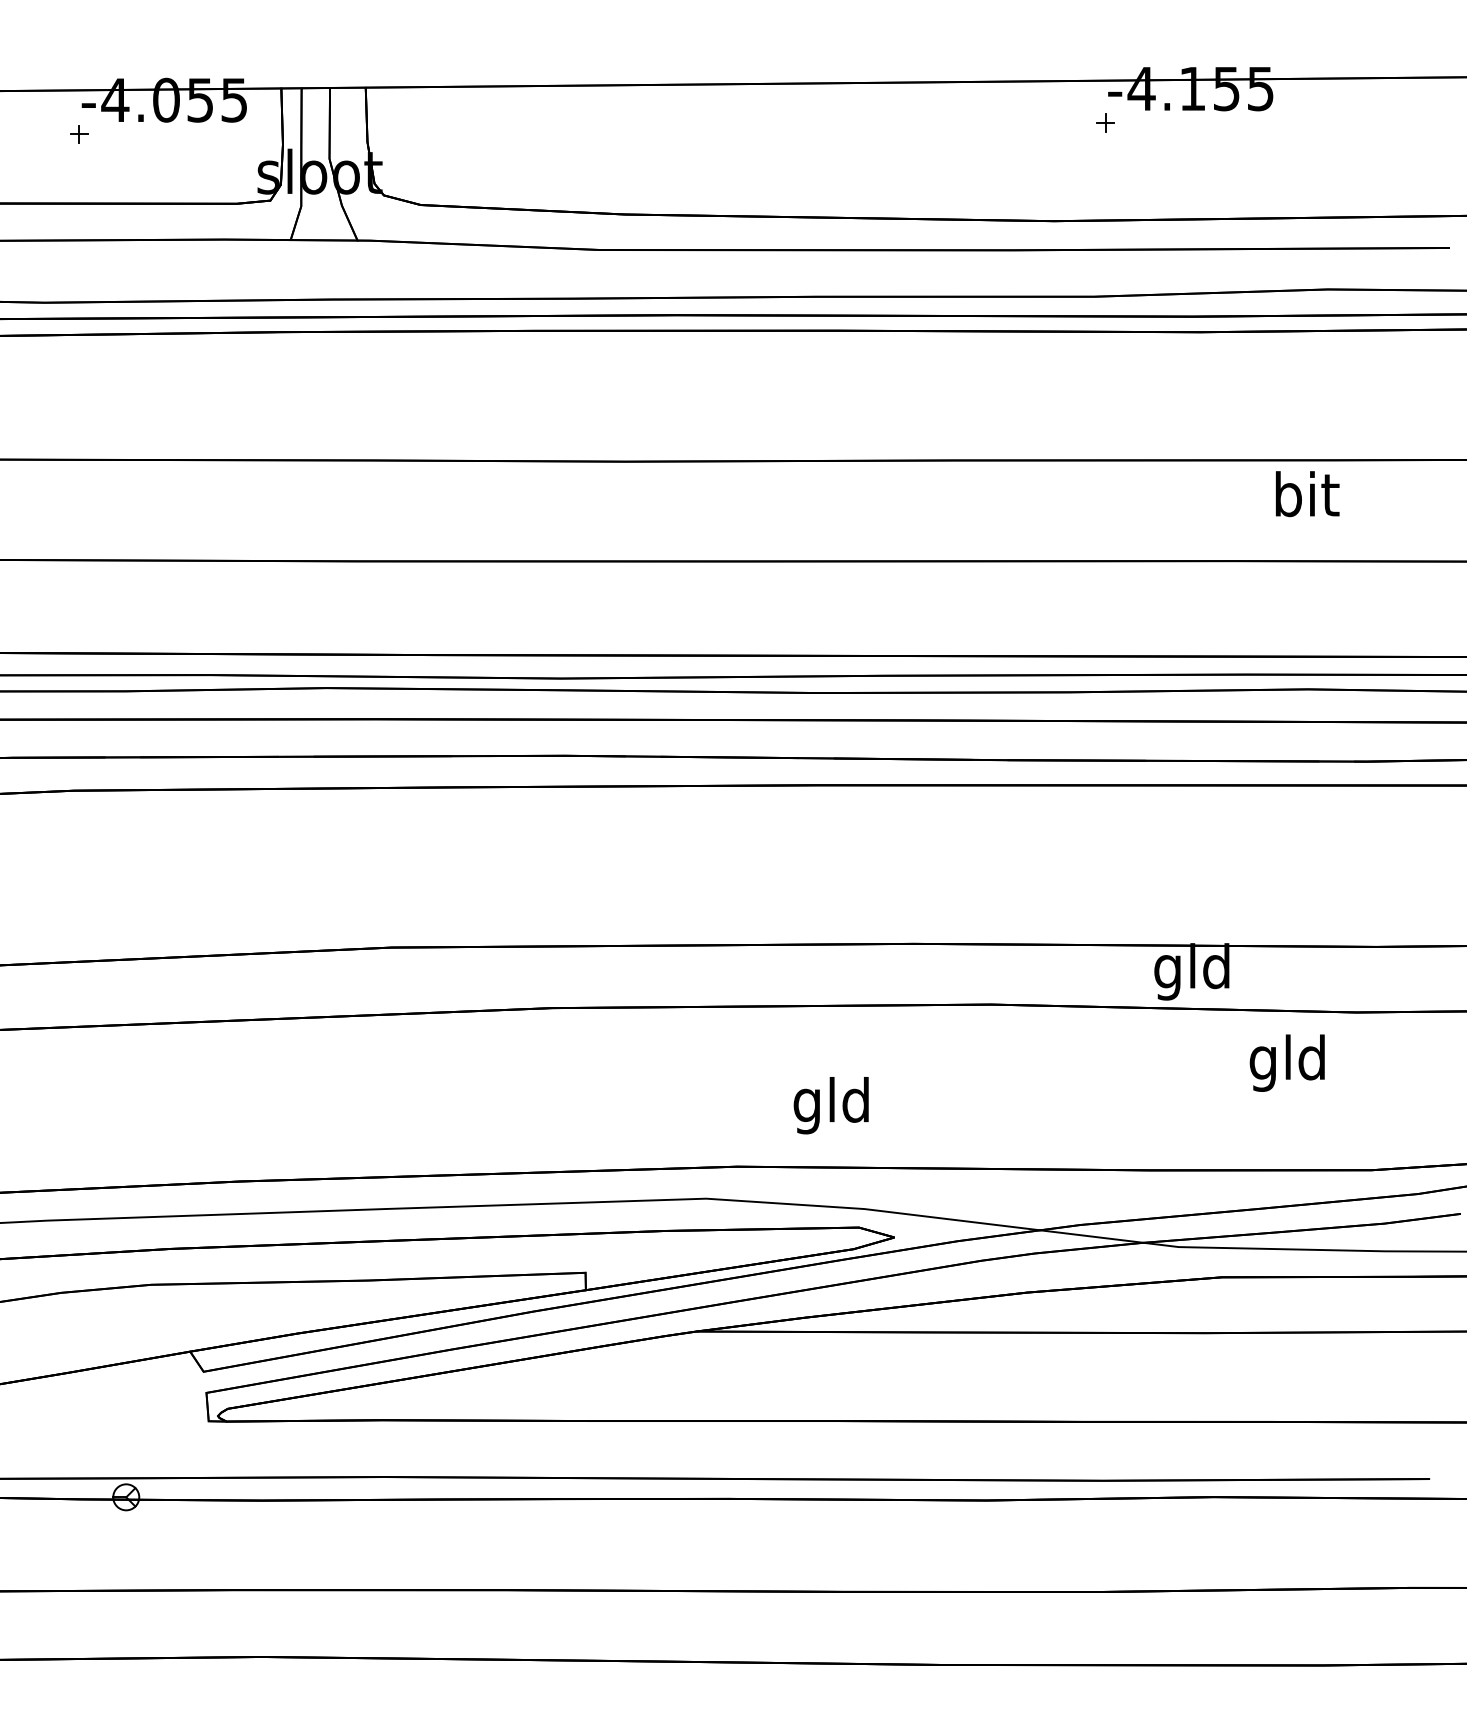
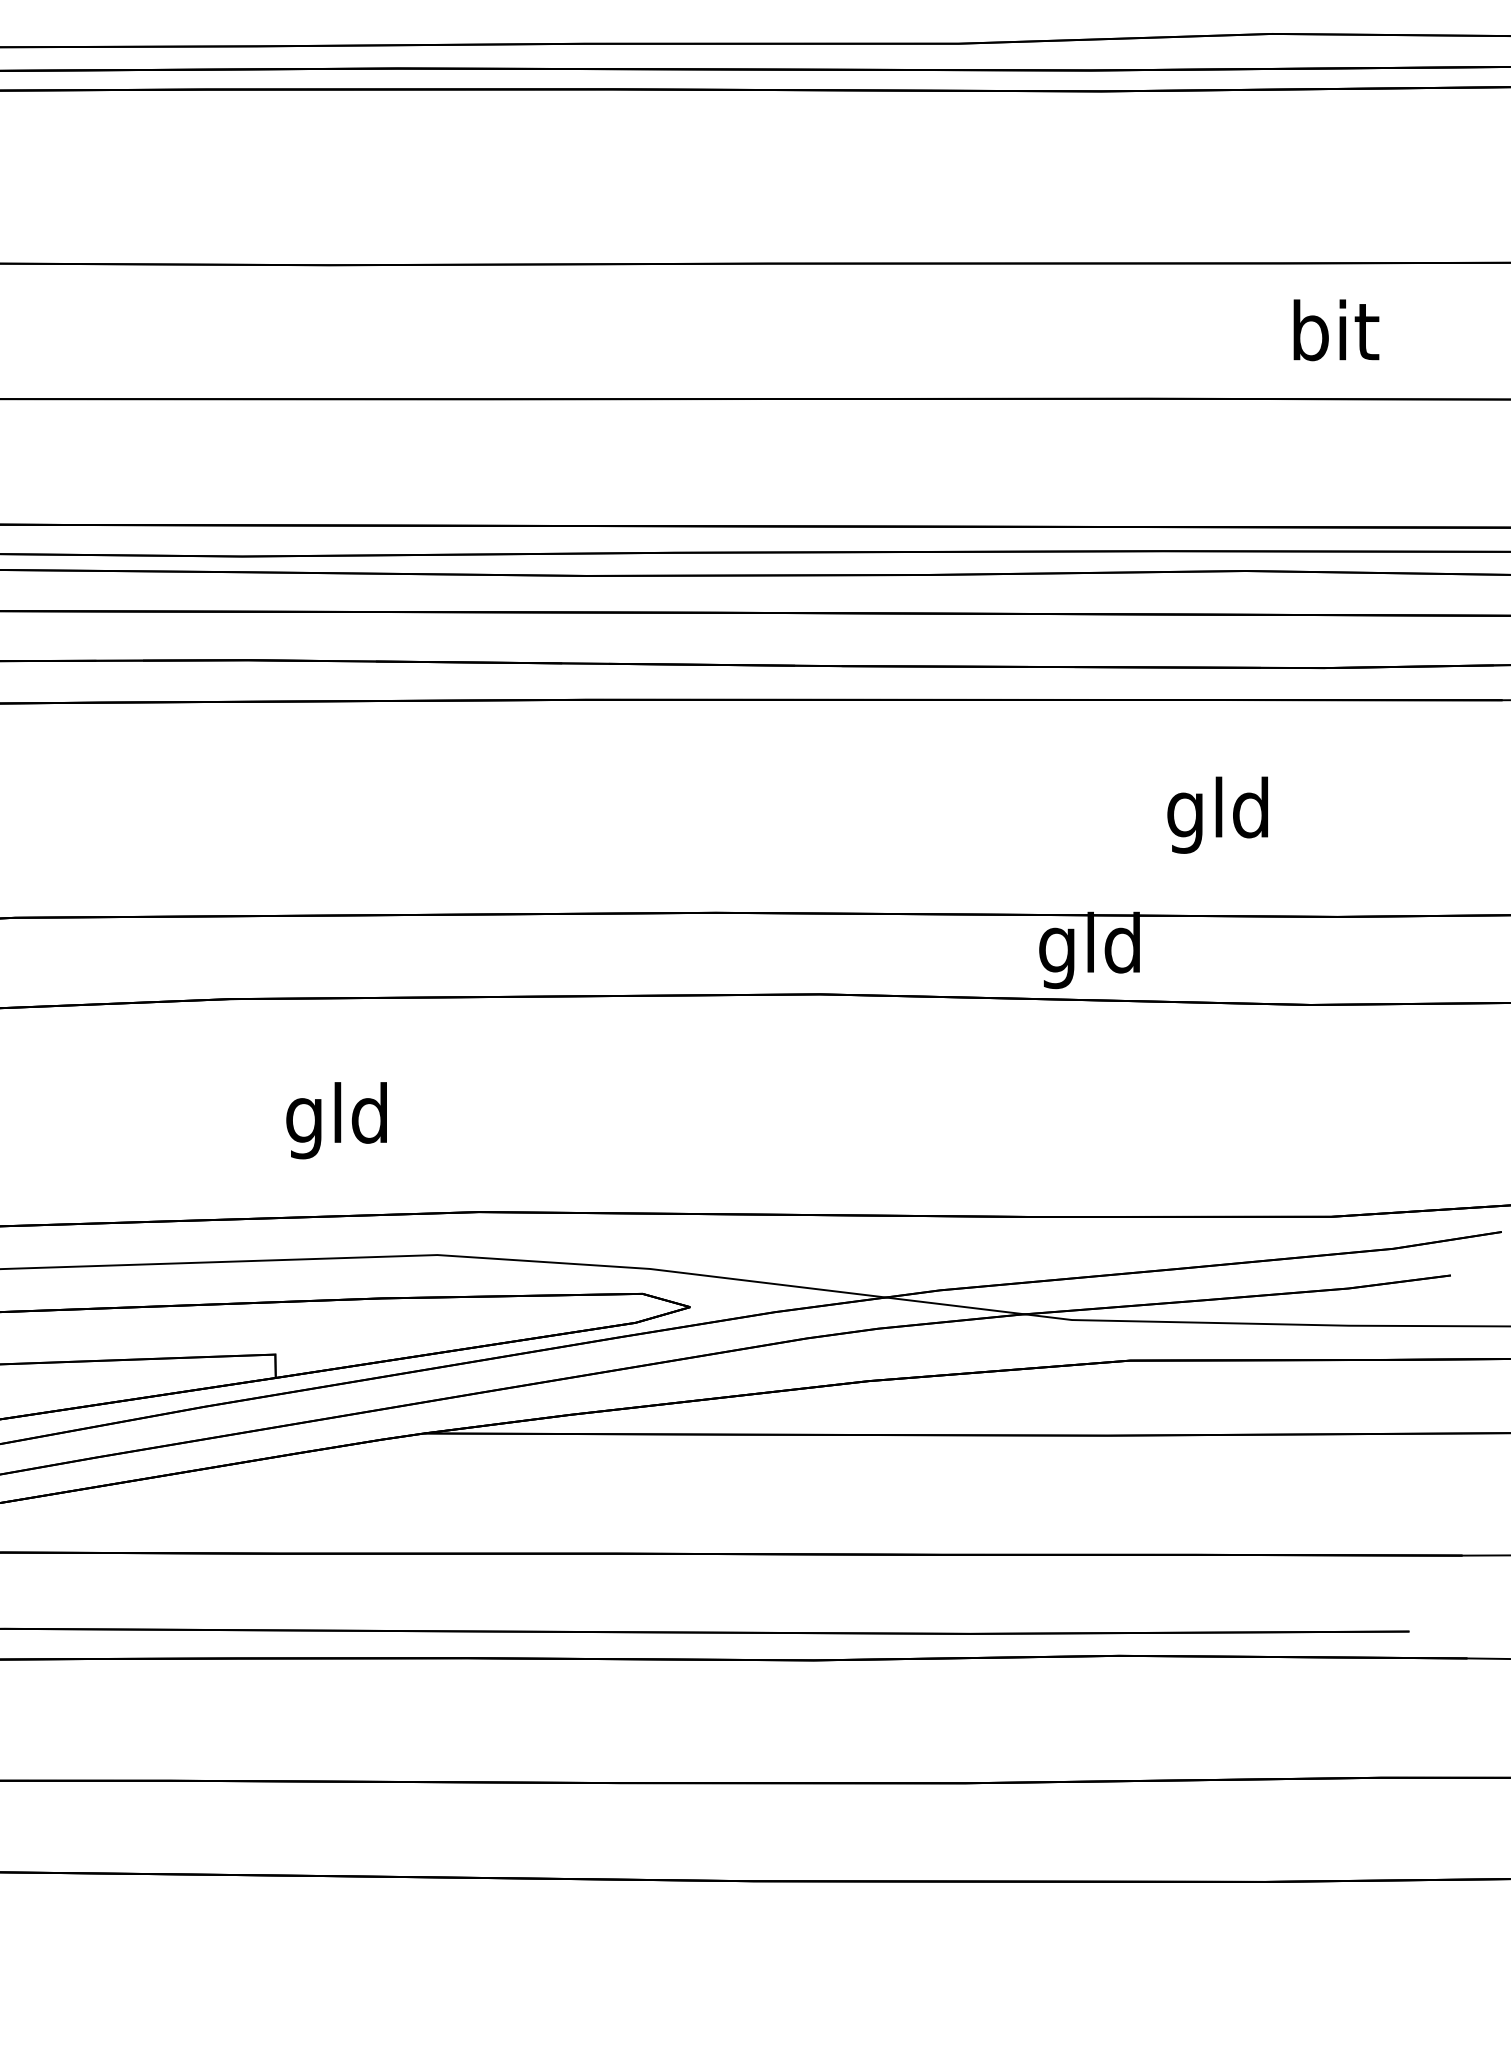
text: (1307, 494) -> (1336, 330), moved
text: (1286, 1062) -> (1216, 814), moved
text: (830, 1105) -> (335, 1120), moved

